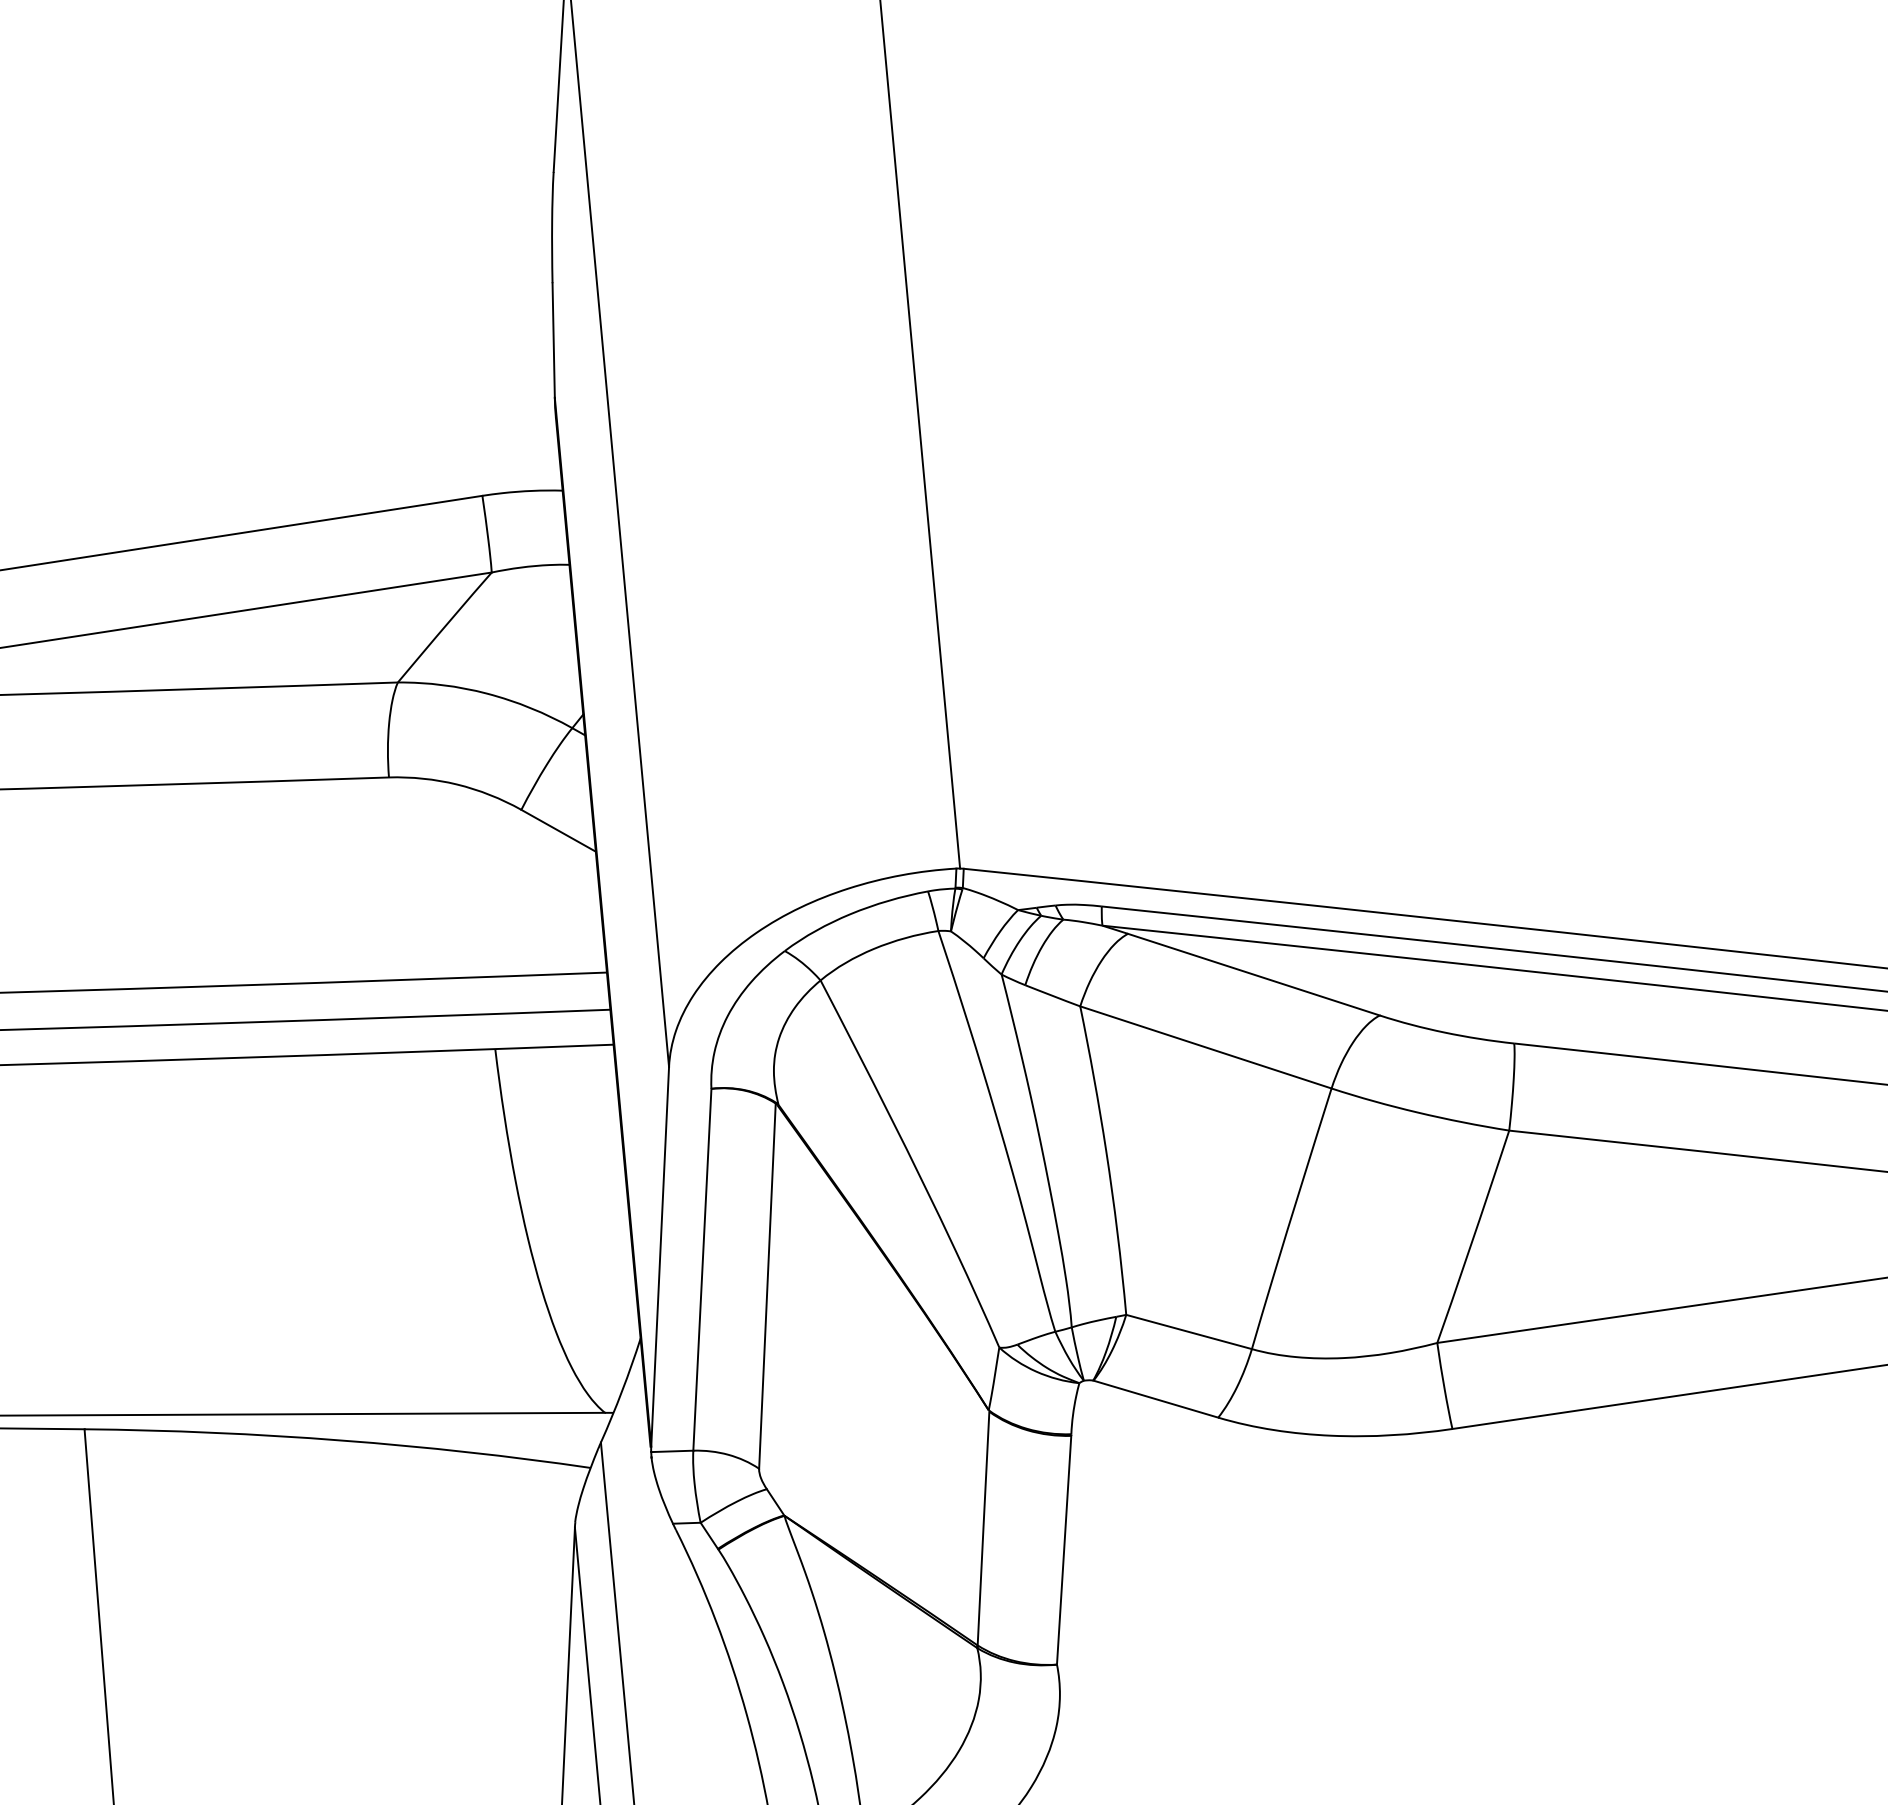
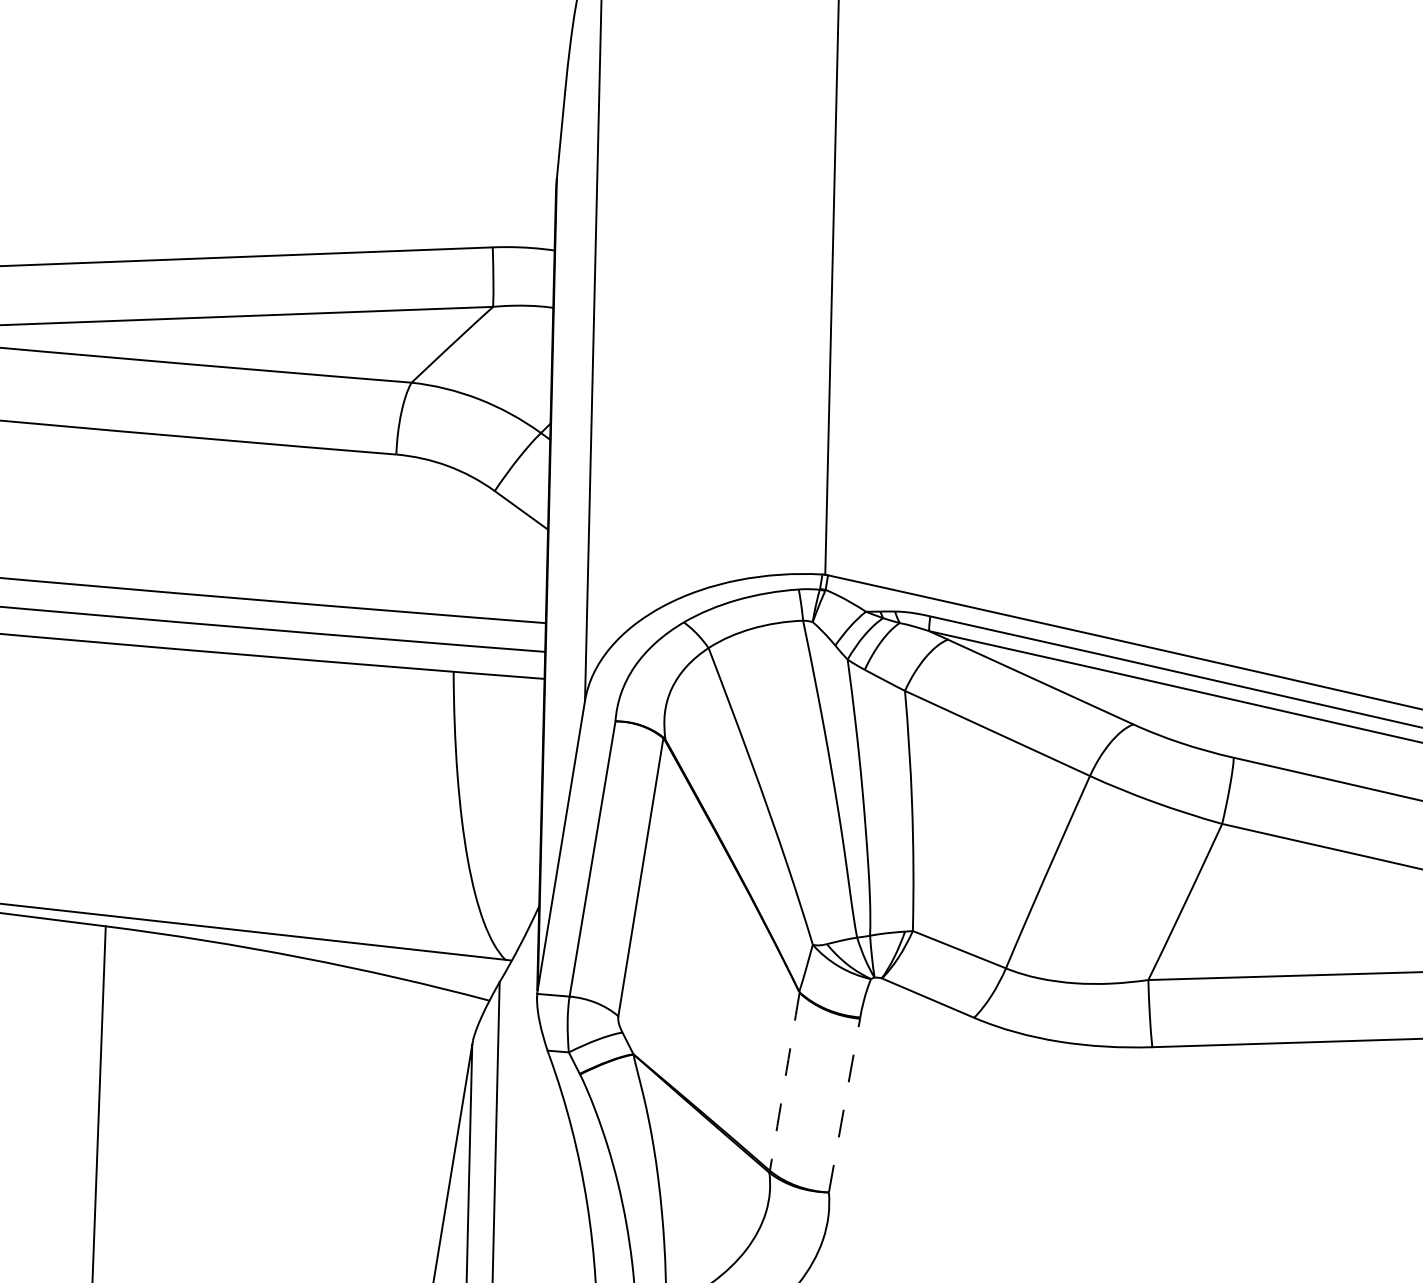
arc: (983, 1528) -> (784, 1081), solid -> dashed
line: (1064, 1550) -> (844, 1105), solid -> dashed

